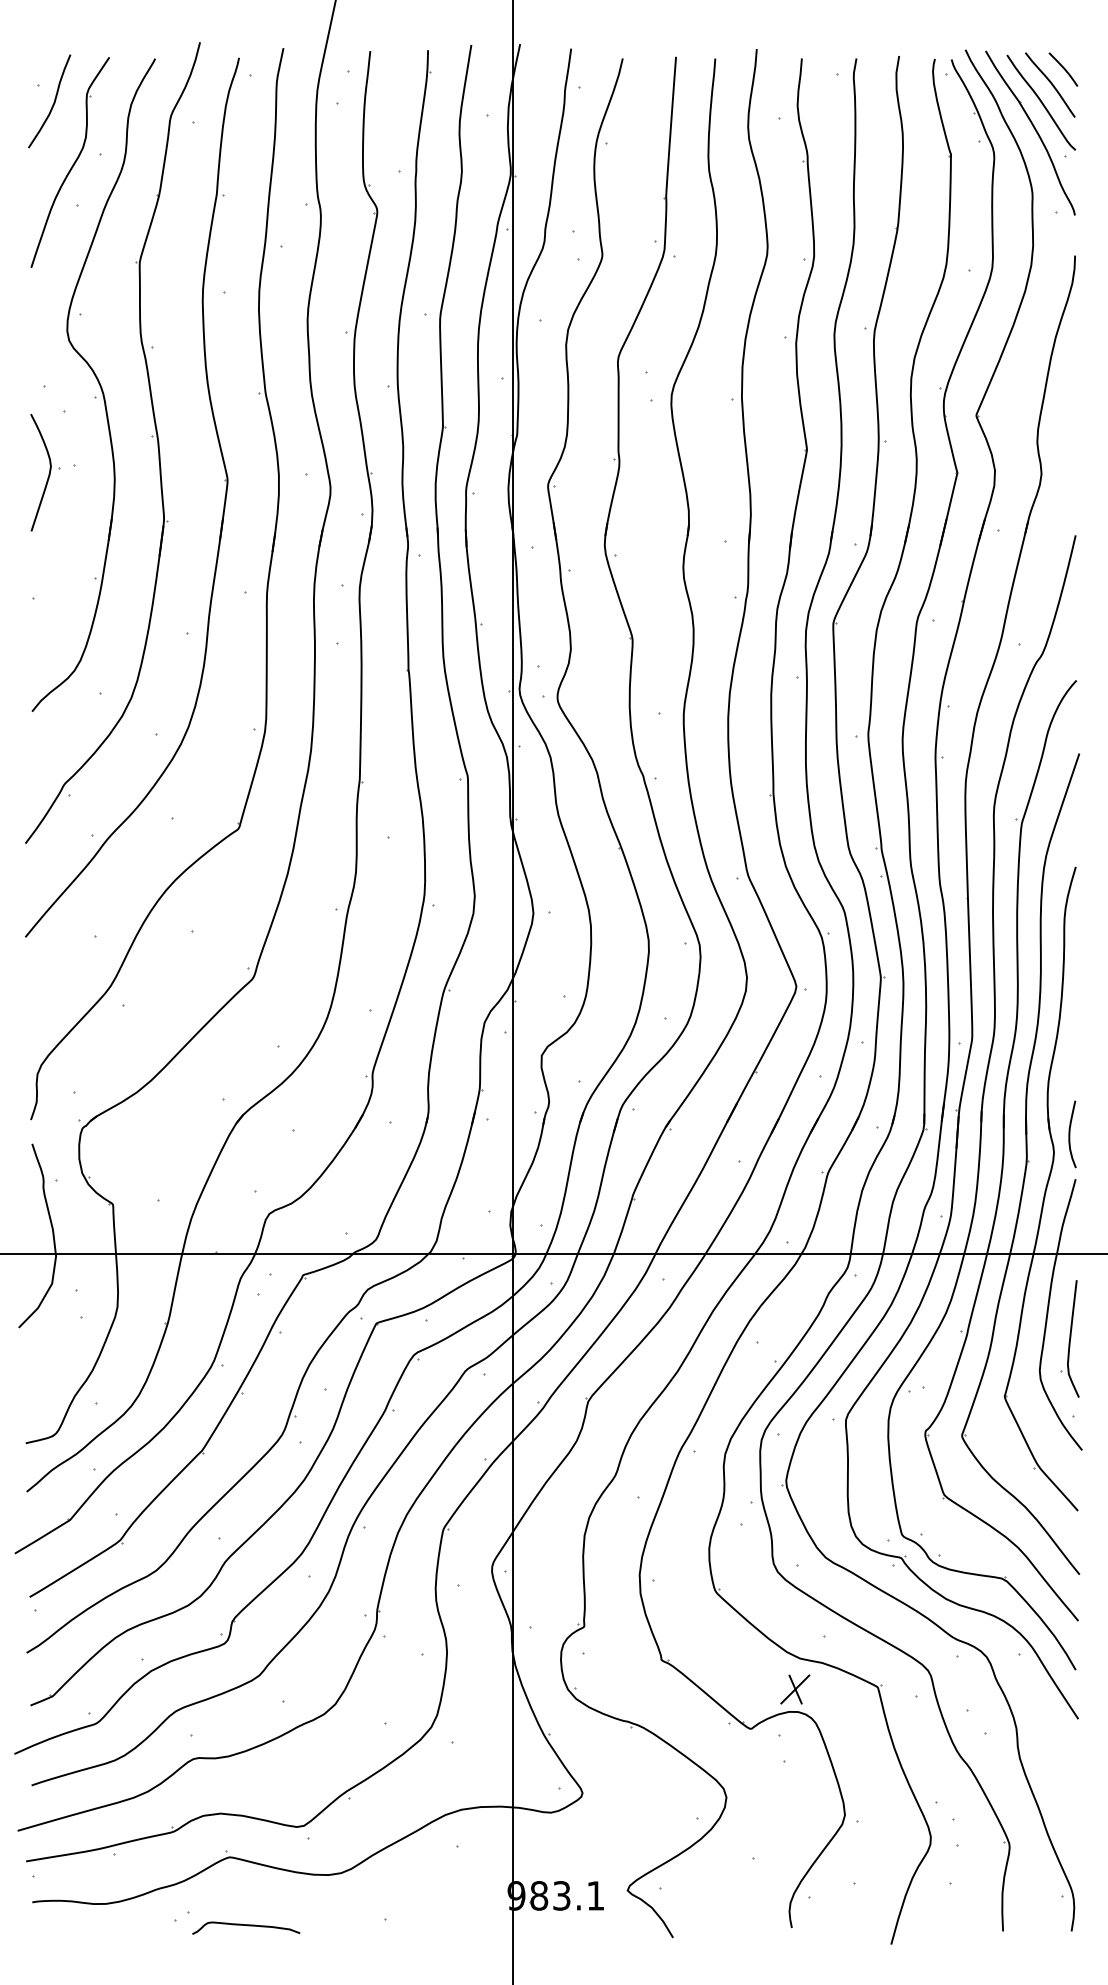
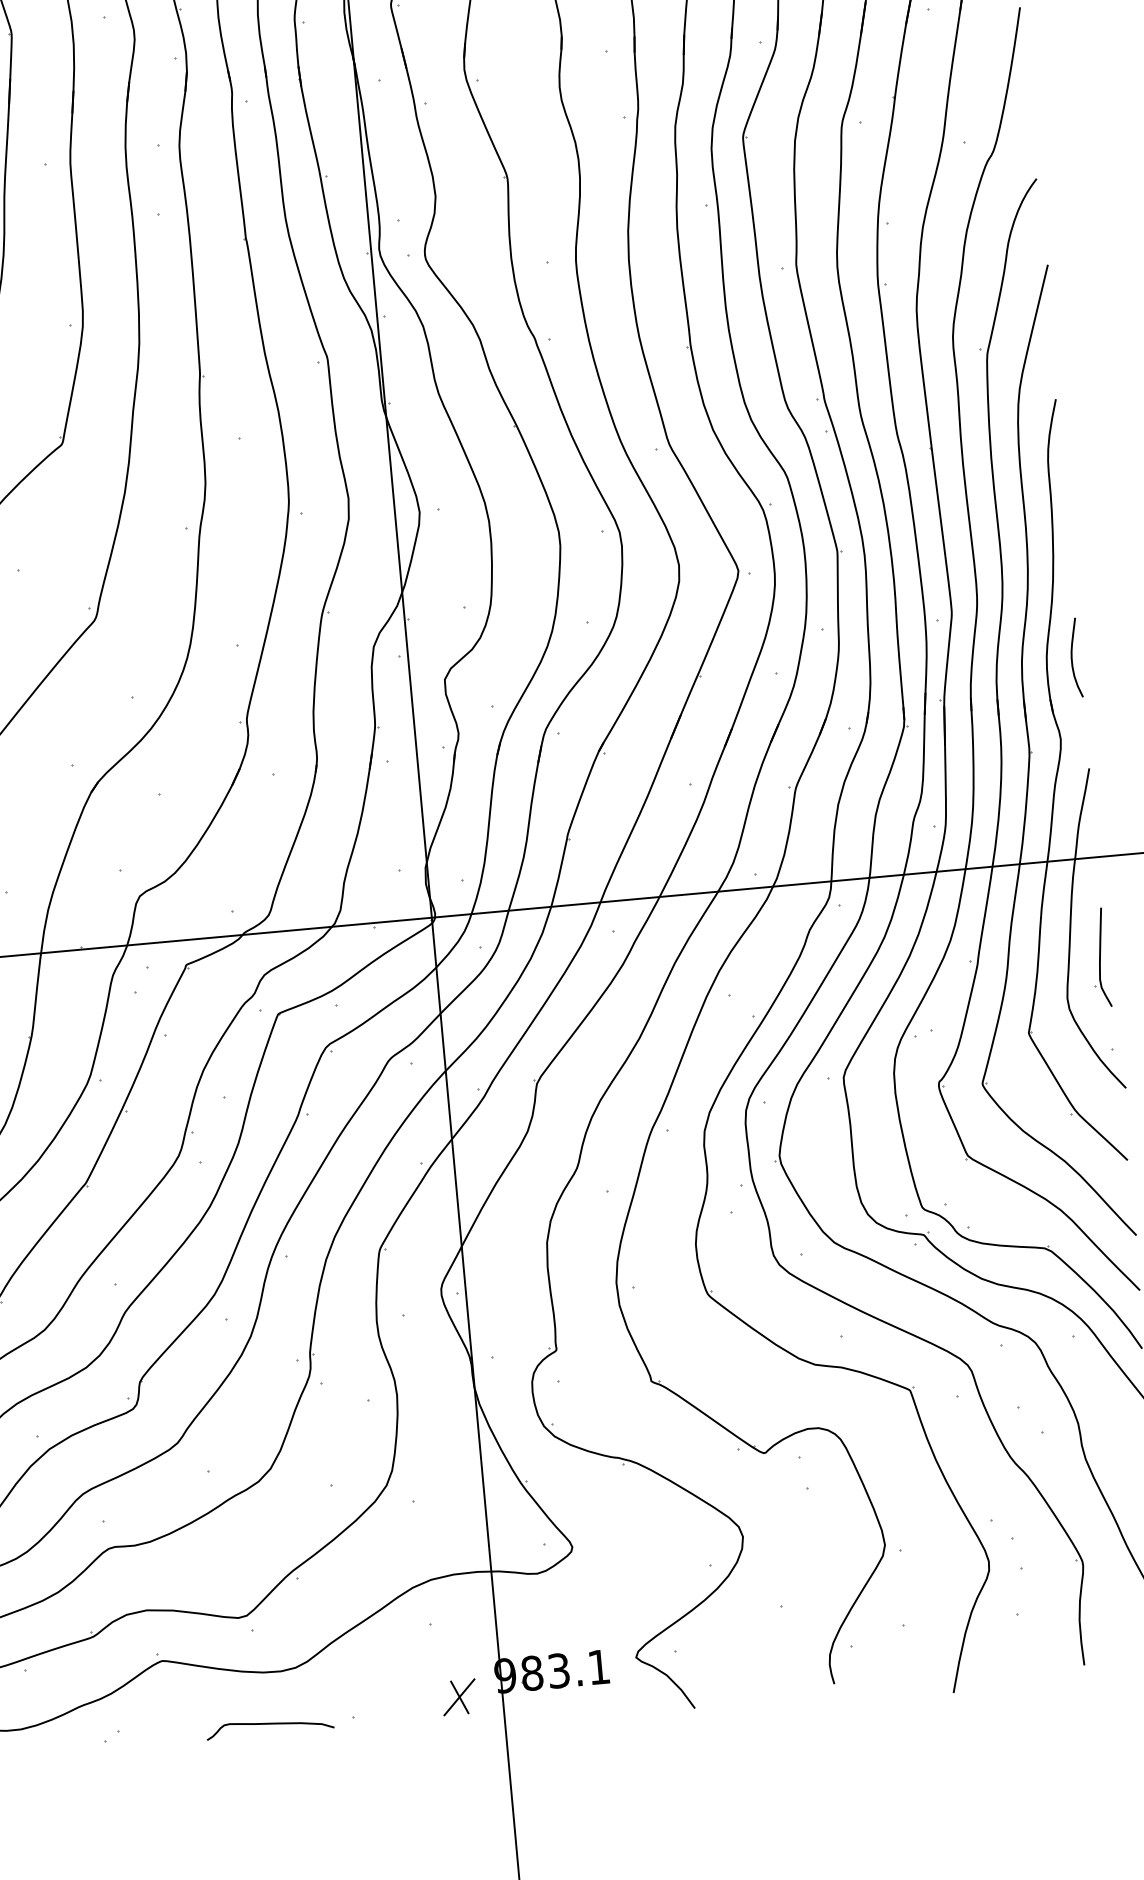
curve: (1070, 1134) -> (1073, 658), moved
part: (1070, 1338) -> (1100, 957), size x0.71
part: (795, 1689) -> (459, 1697), moved
curve: (247, 1926) -> (271, 1725), moved

